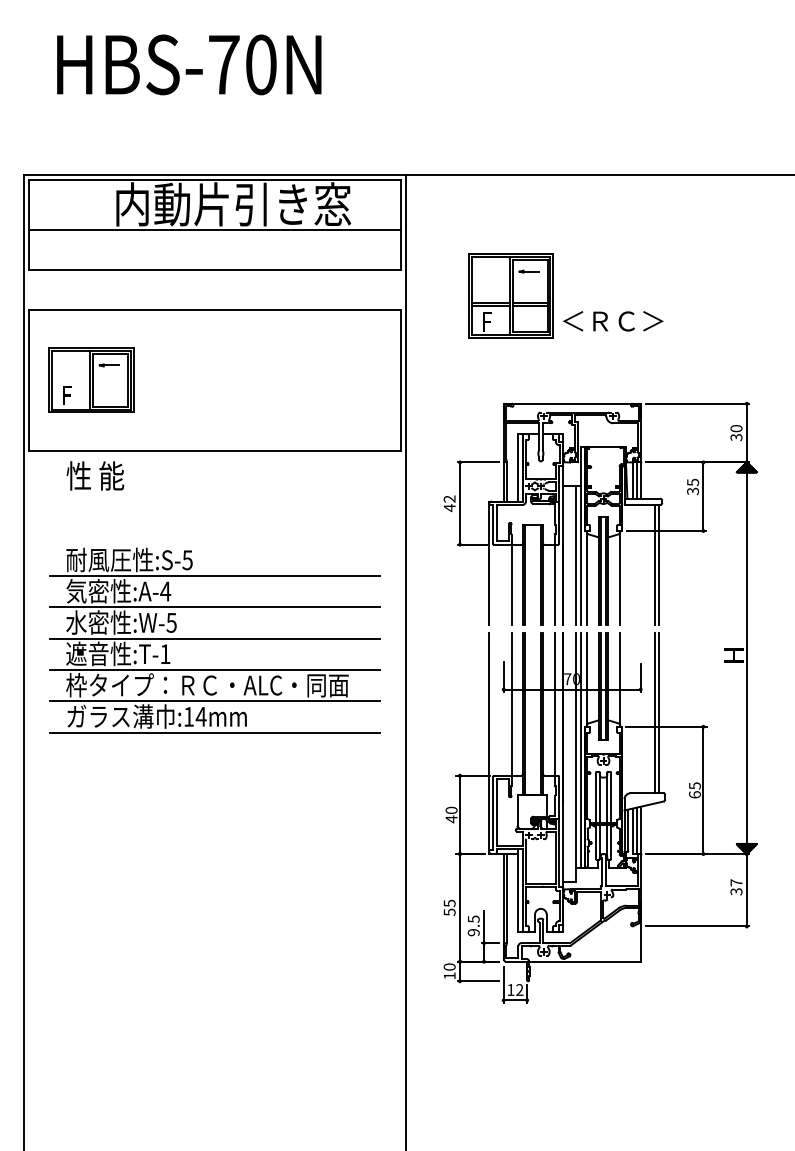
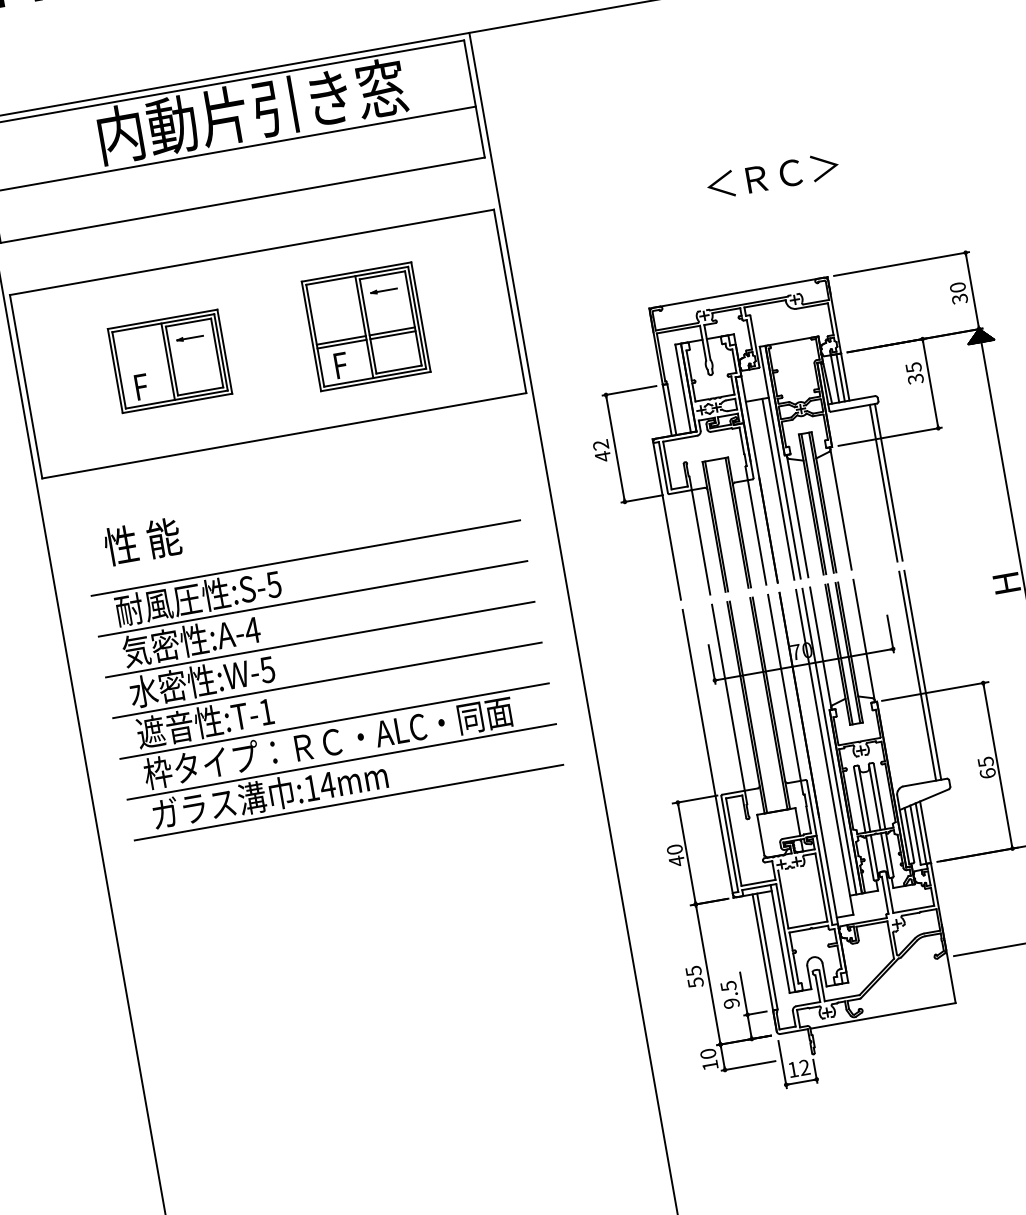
part: (510, 295) -> (365, 326), moved
part: (91, 379) -> (169, 360), moved
text: (95, 475) -> (142, 541), moved
line: (214, 544) -> (305, 558), added

